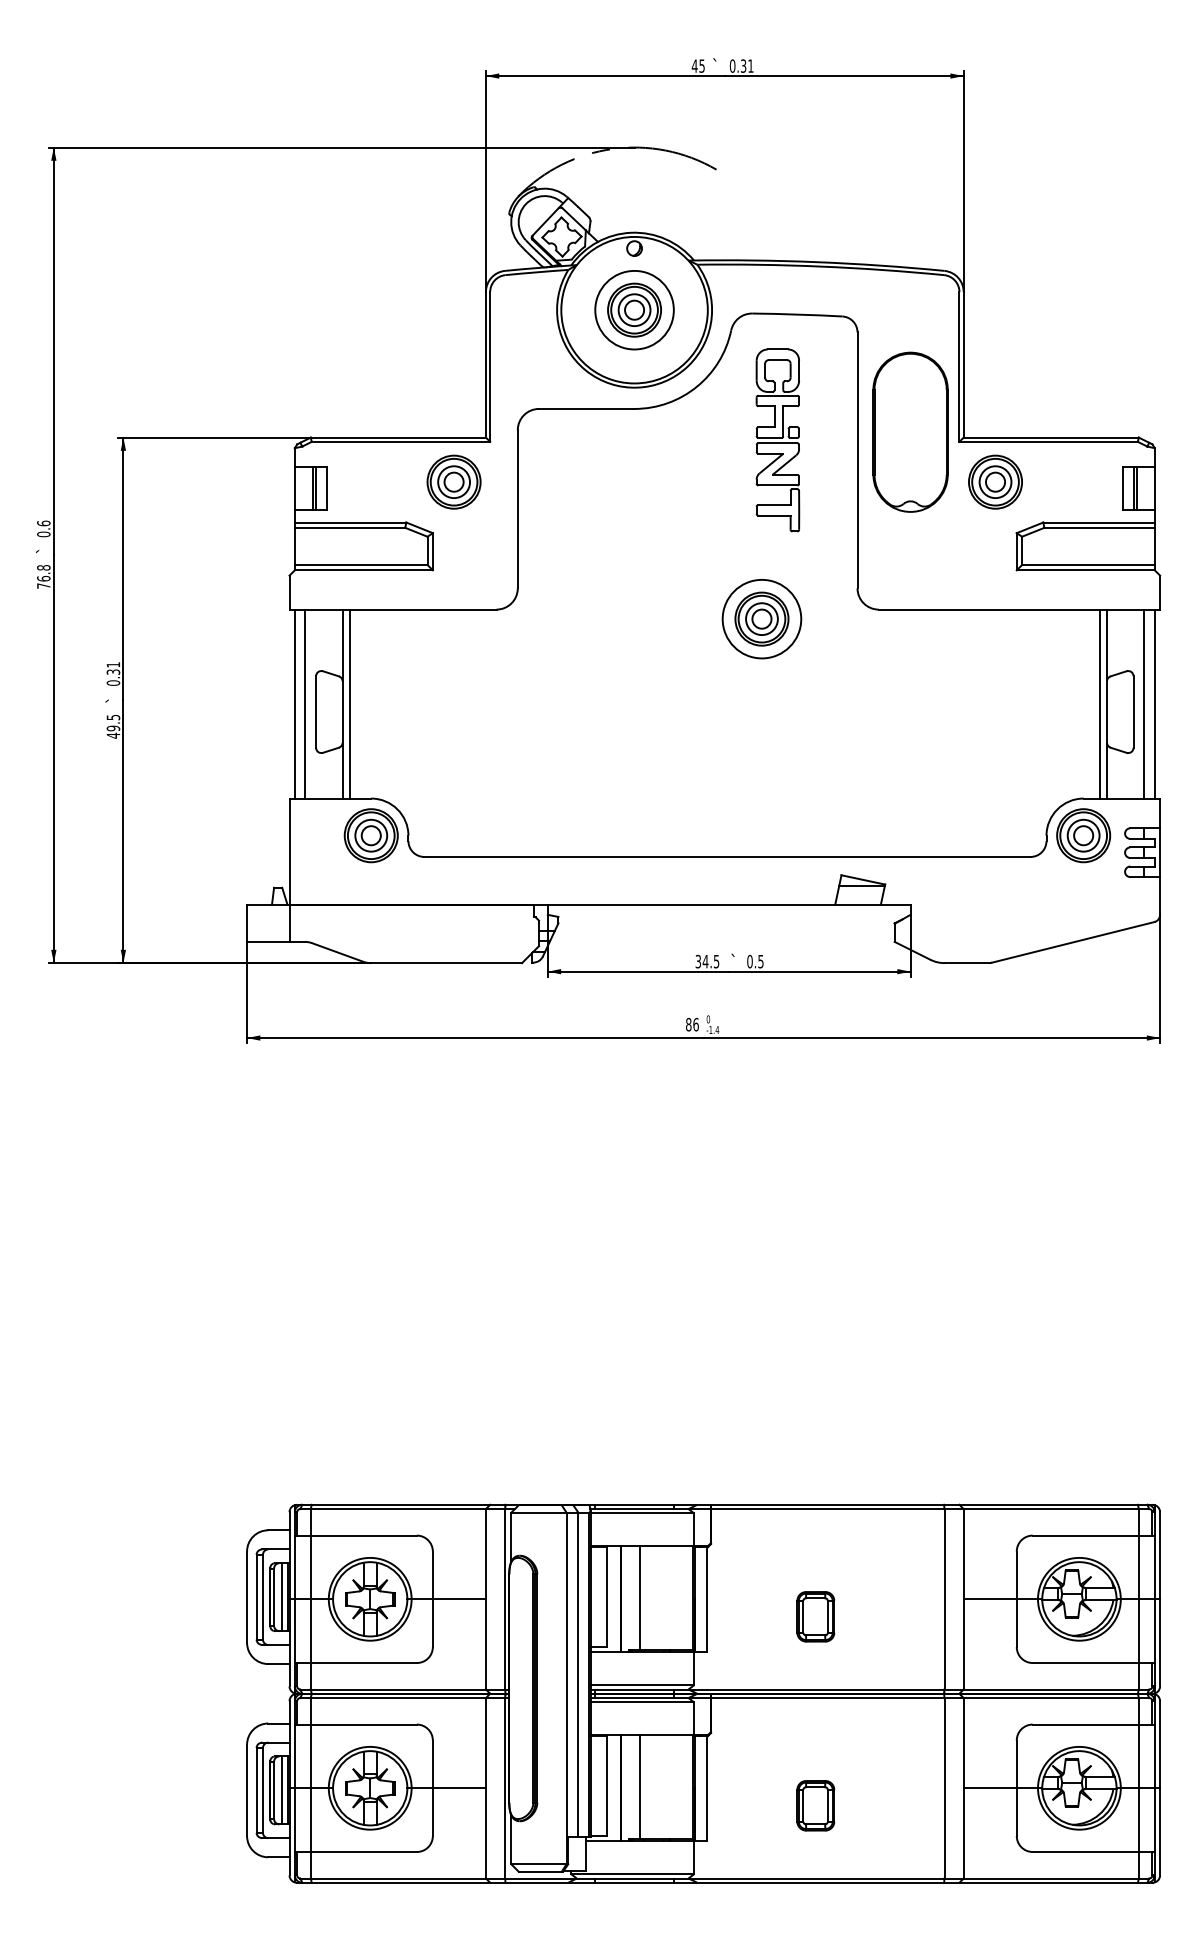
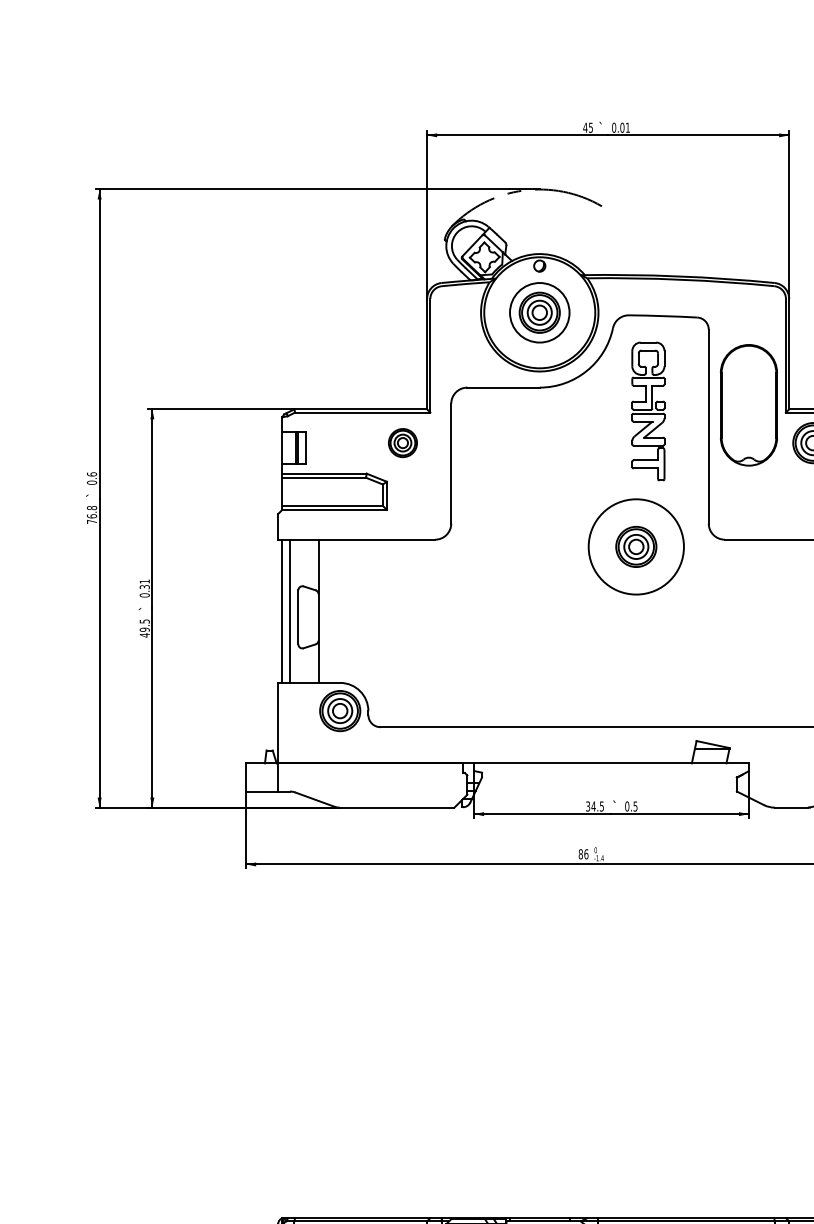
text: (743, 65) -> (622, 127), 0.31 -> 0.01
part: (453, 481) -> (402, 442), size x0.7
circle: (761, 618) -> (635, 546), size x1.6
line: (350, 703) -> (324, 610), removed

